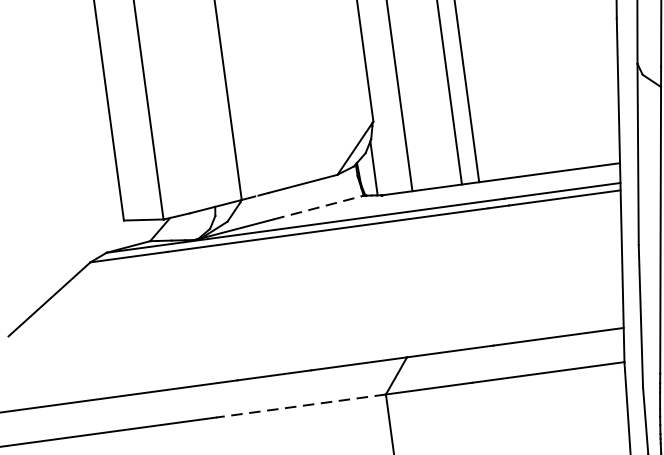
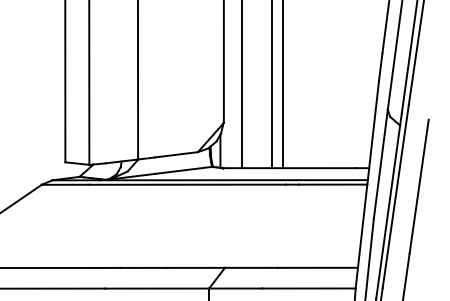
line: (318, 207) -> (183, 170), dashed -> solid
line: (300, 406) -> (156, 288), dashed -> solid

